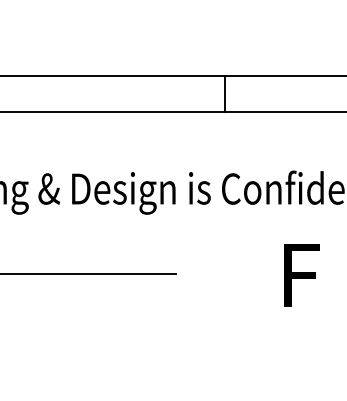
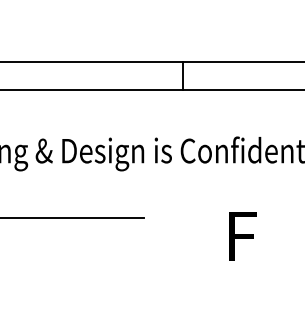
text: (301, 275) -> (242, 236), moved

